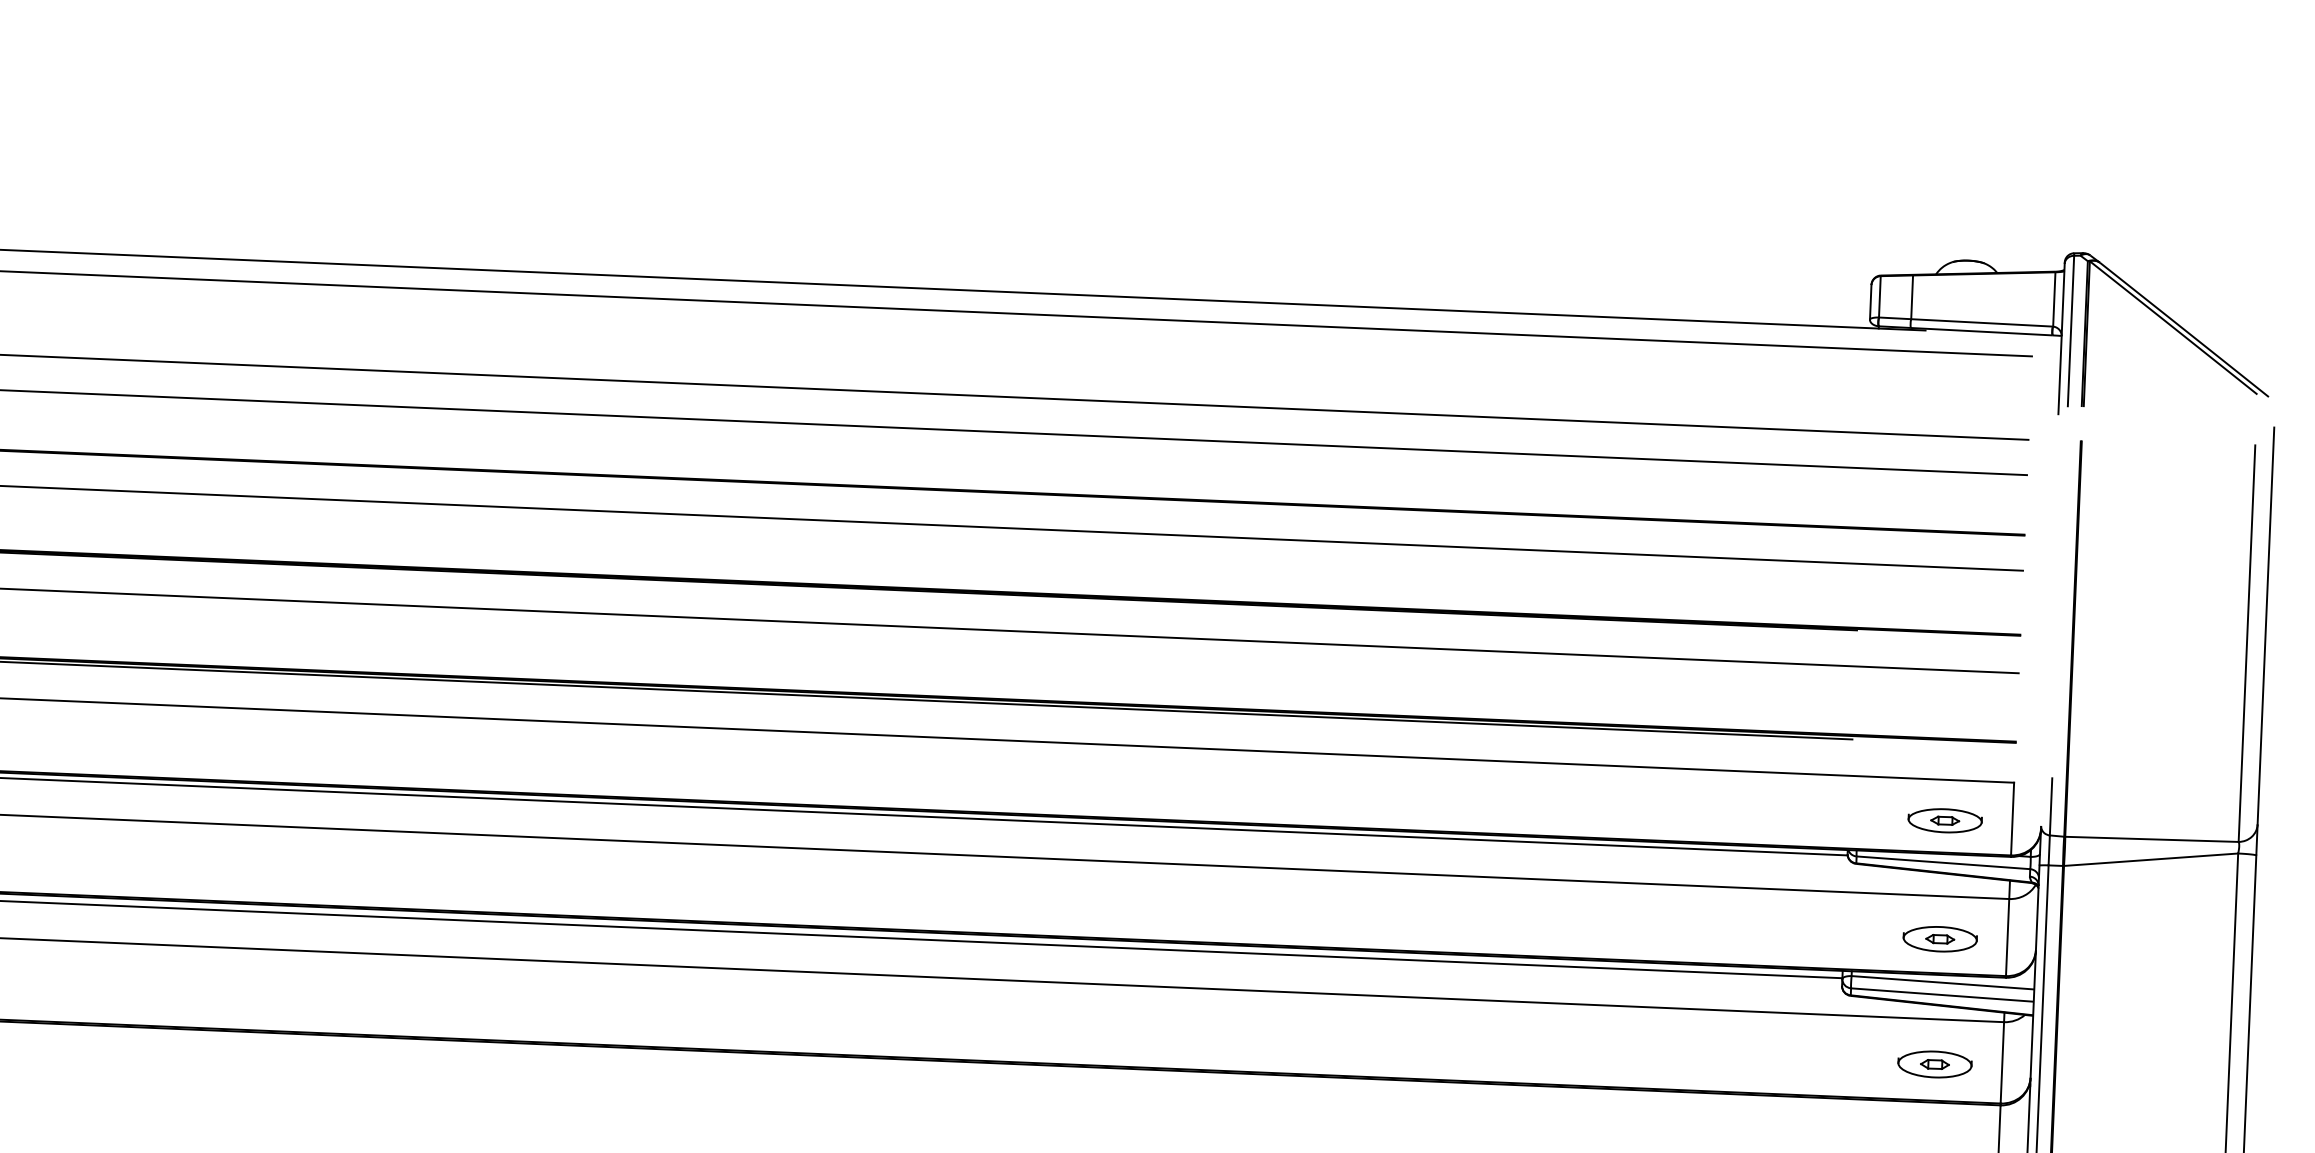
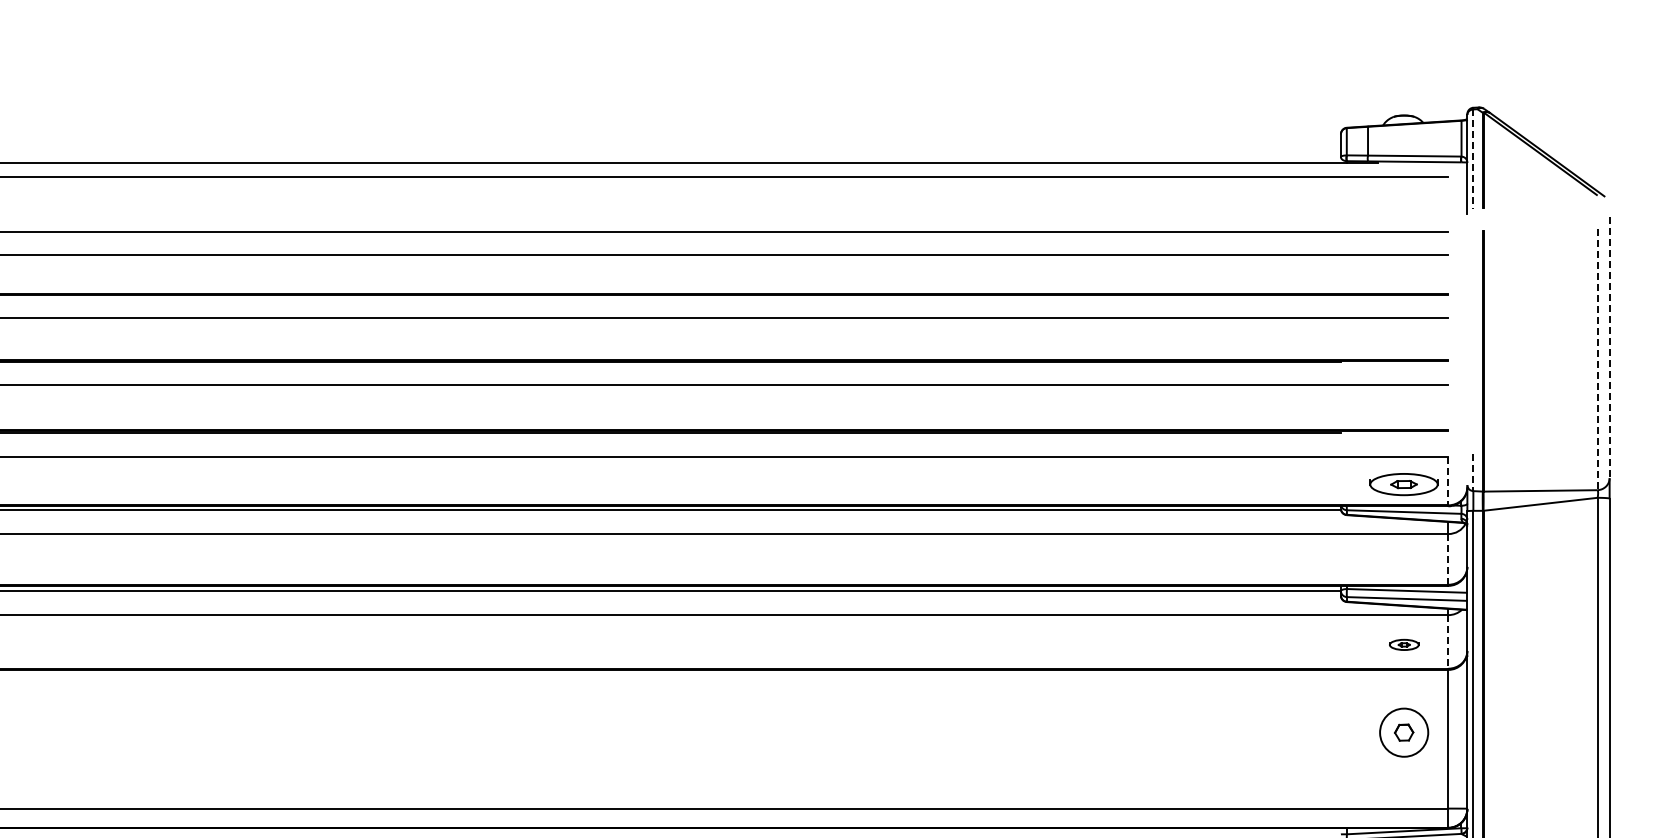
line: (2071, 330) -> (1473, 158), solid -> dashed
line: (2265, 625) -> (1609, 347), solid -> dashed
line: (2246, 643) -> (1597, 359), solid -> dashed
line: (2051, 807) -> (1473, 472), solid -> dashed
part: (1945, 819) -> (1404, 483), size x1.4
line: (2012, 819) -> (1448, 481), solid -> dashed
line: (2007, 937) -> (1448, 559), solid -> dashed
part: (1940, 939) -> (1404, 562), removed
line: (2002, 1062) -> (1448, 641), solid -> dashed
part: (1935, 1063) -> (1404, 644), size x0.6

